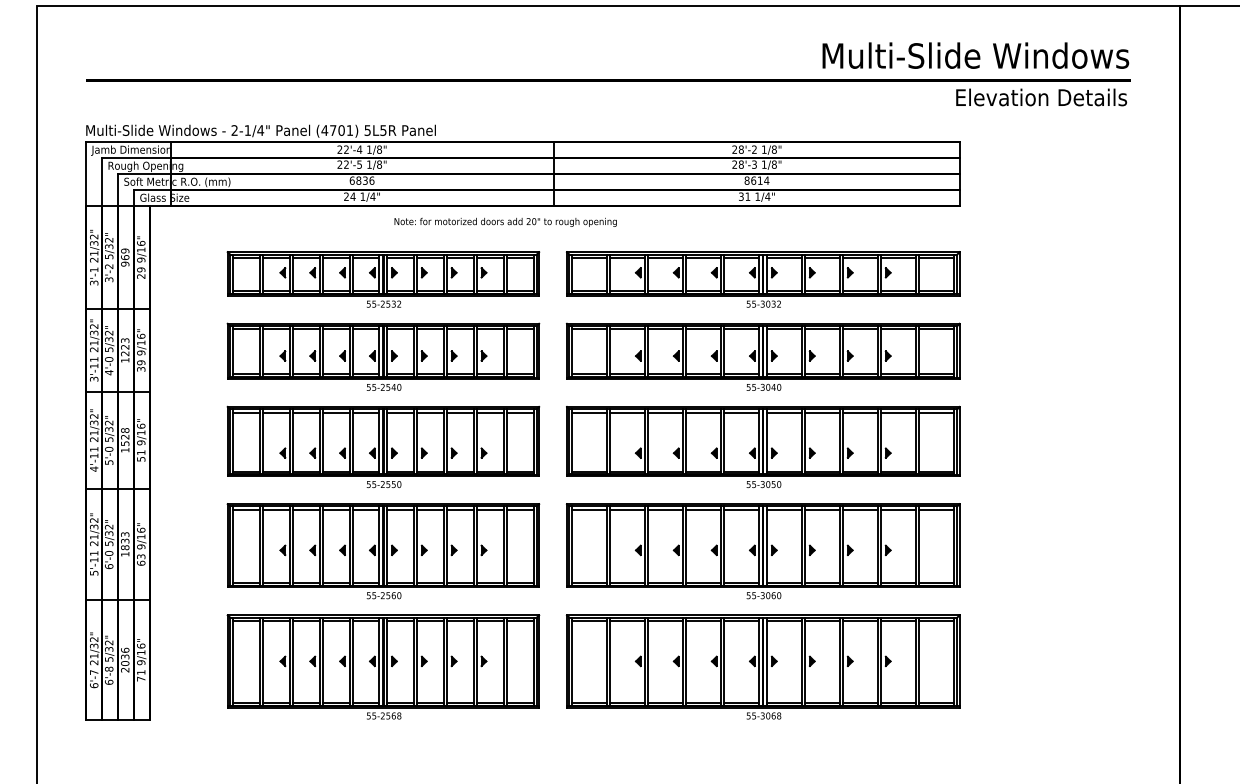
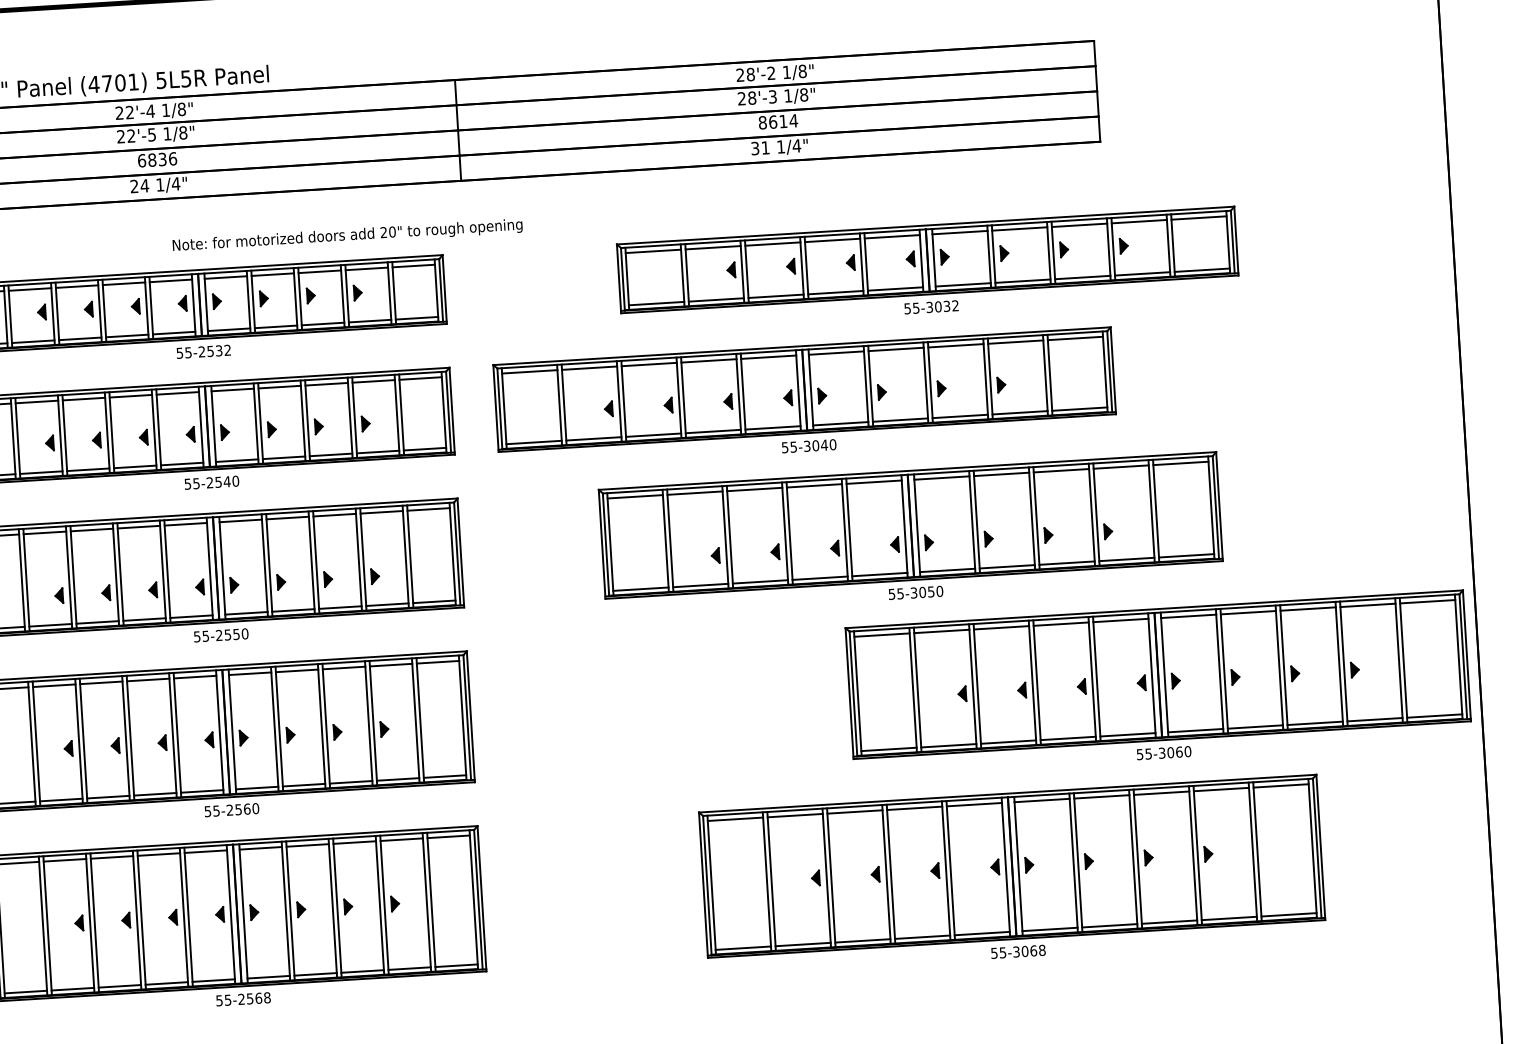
text: (505, 221) -> (347, 234), moved
part: (763, 279) -> (928, 268), moved
part: (763, 446) -> (911, 533), moved
part: (763, 551) -> (1159, 683), moved
part: (762, 666) -> (1011, 874), moved

